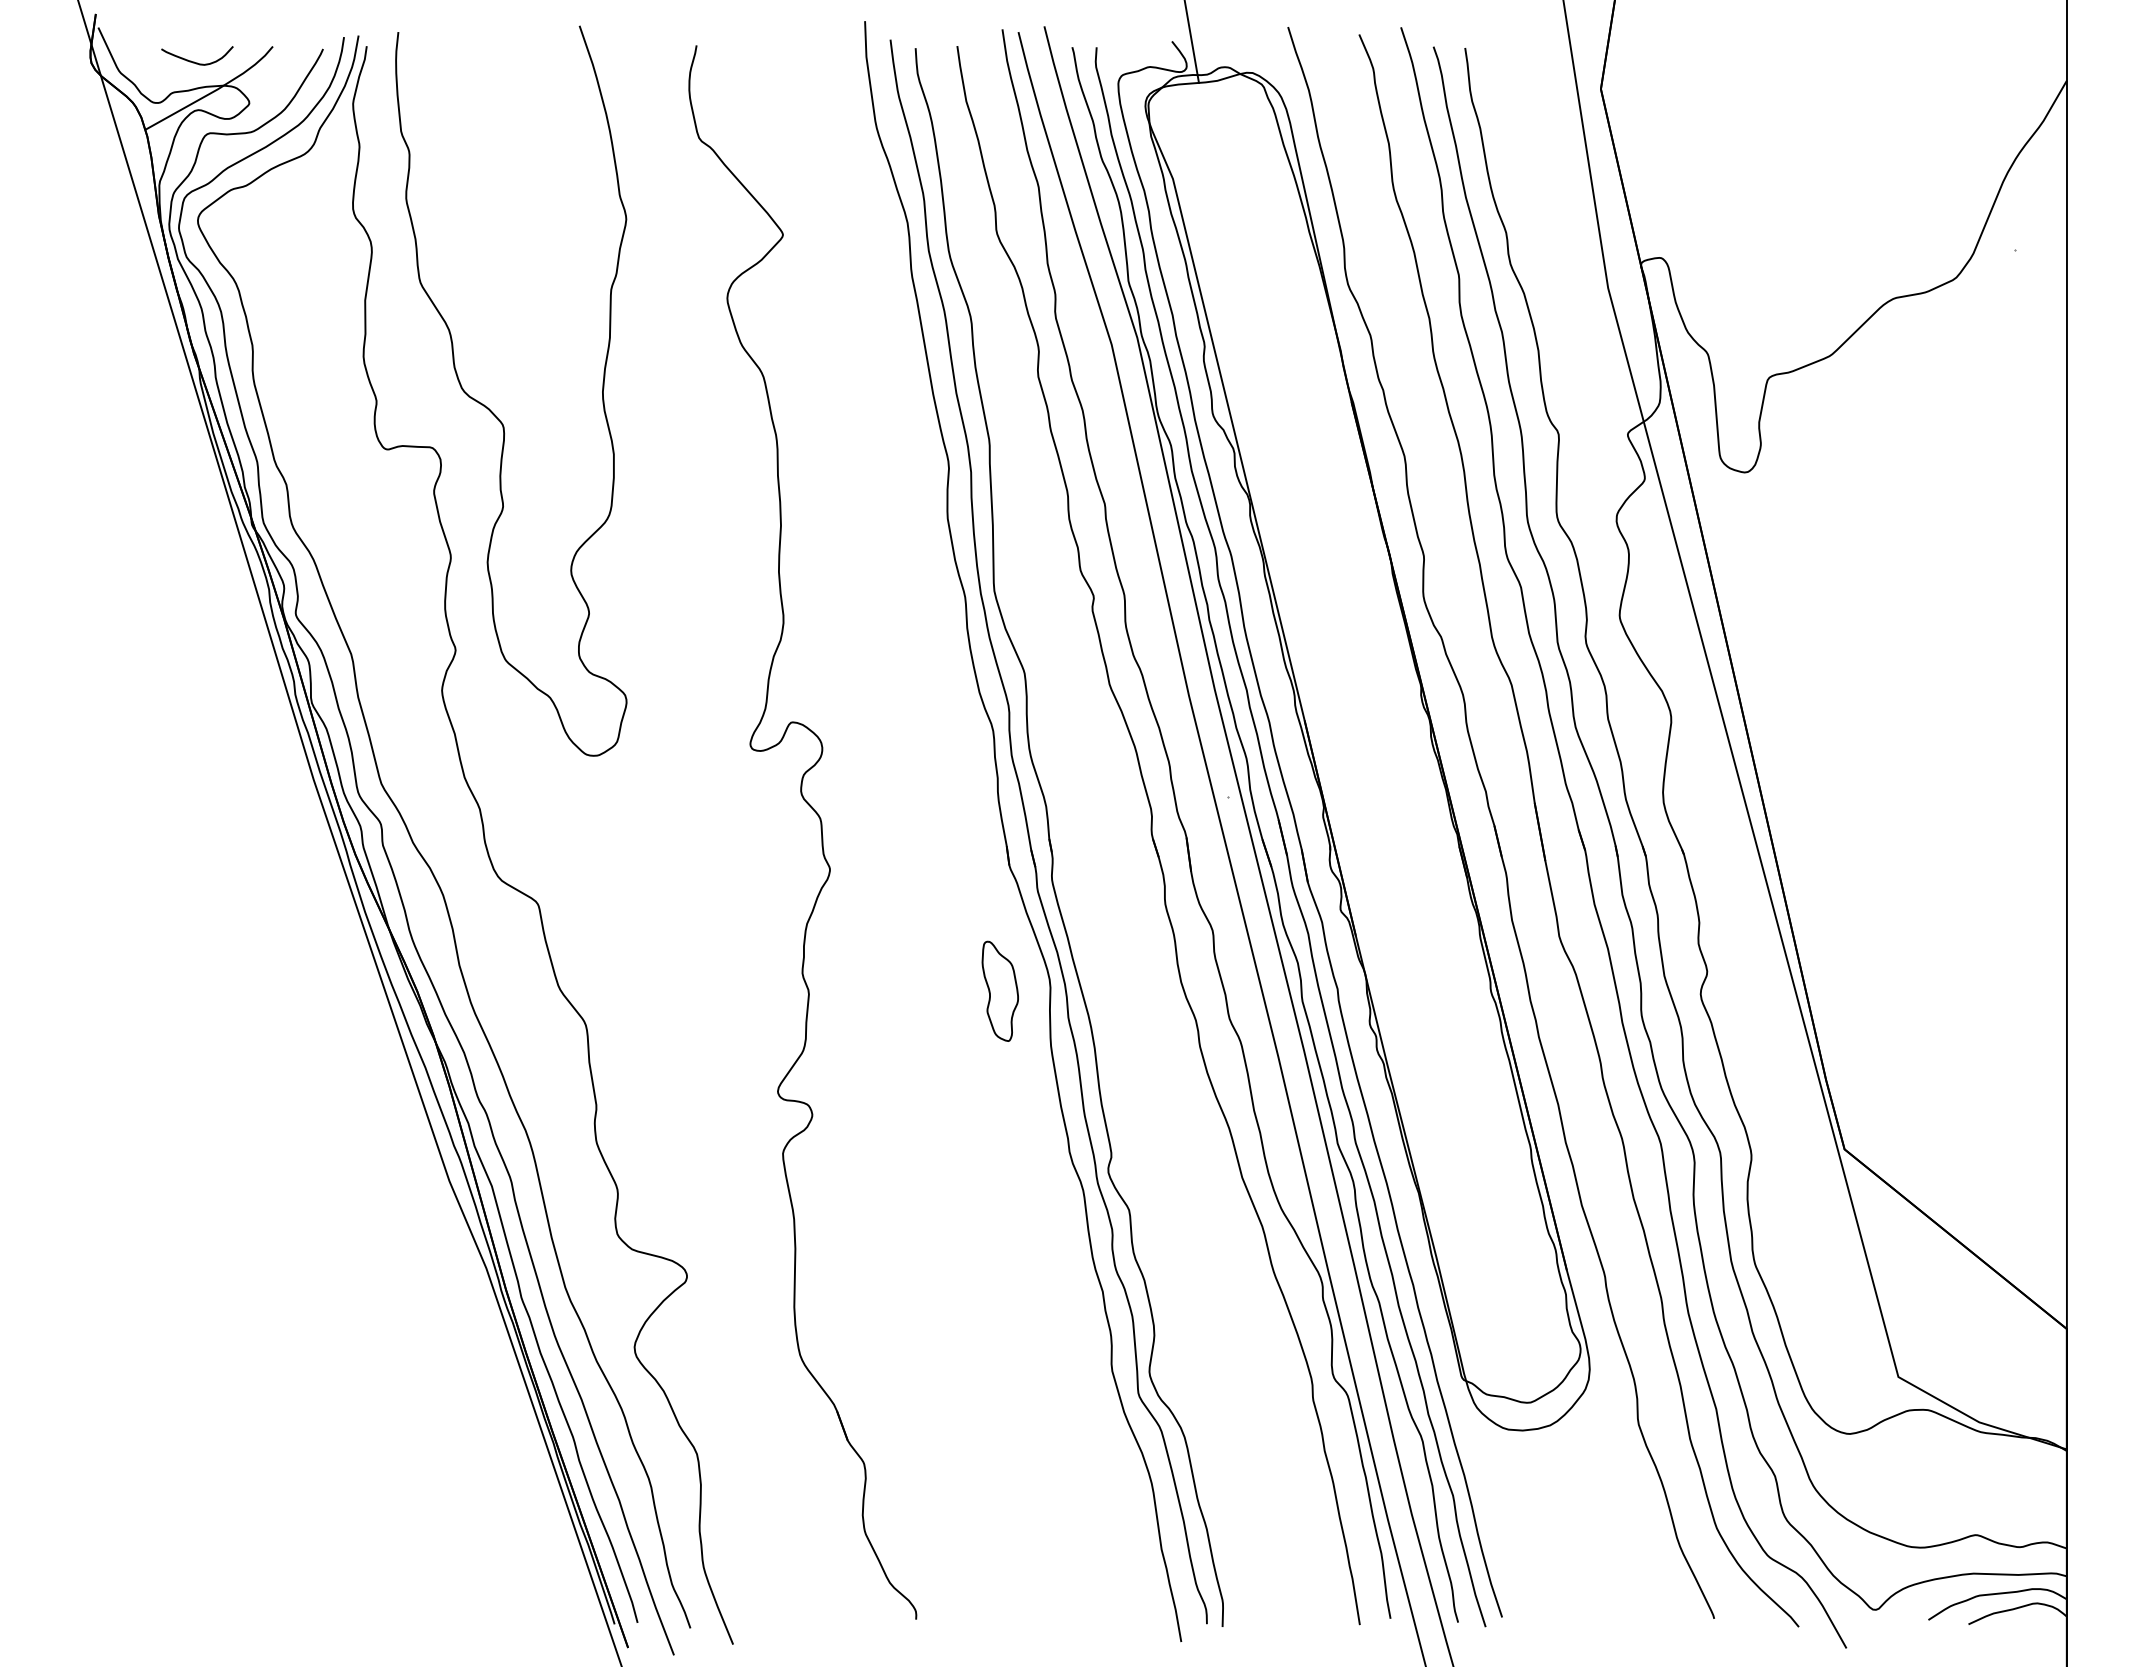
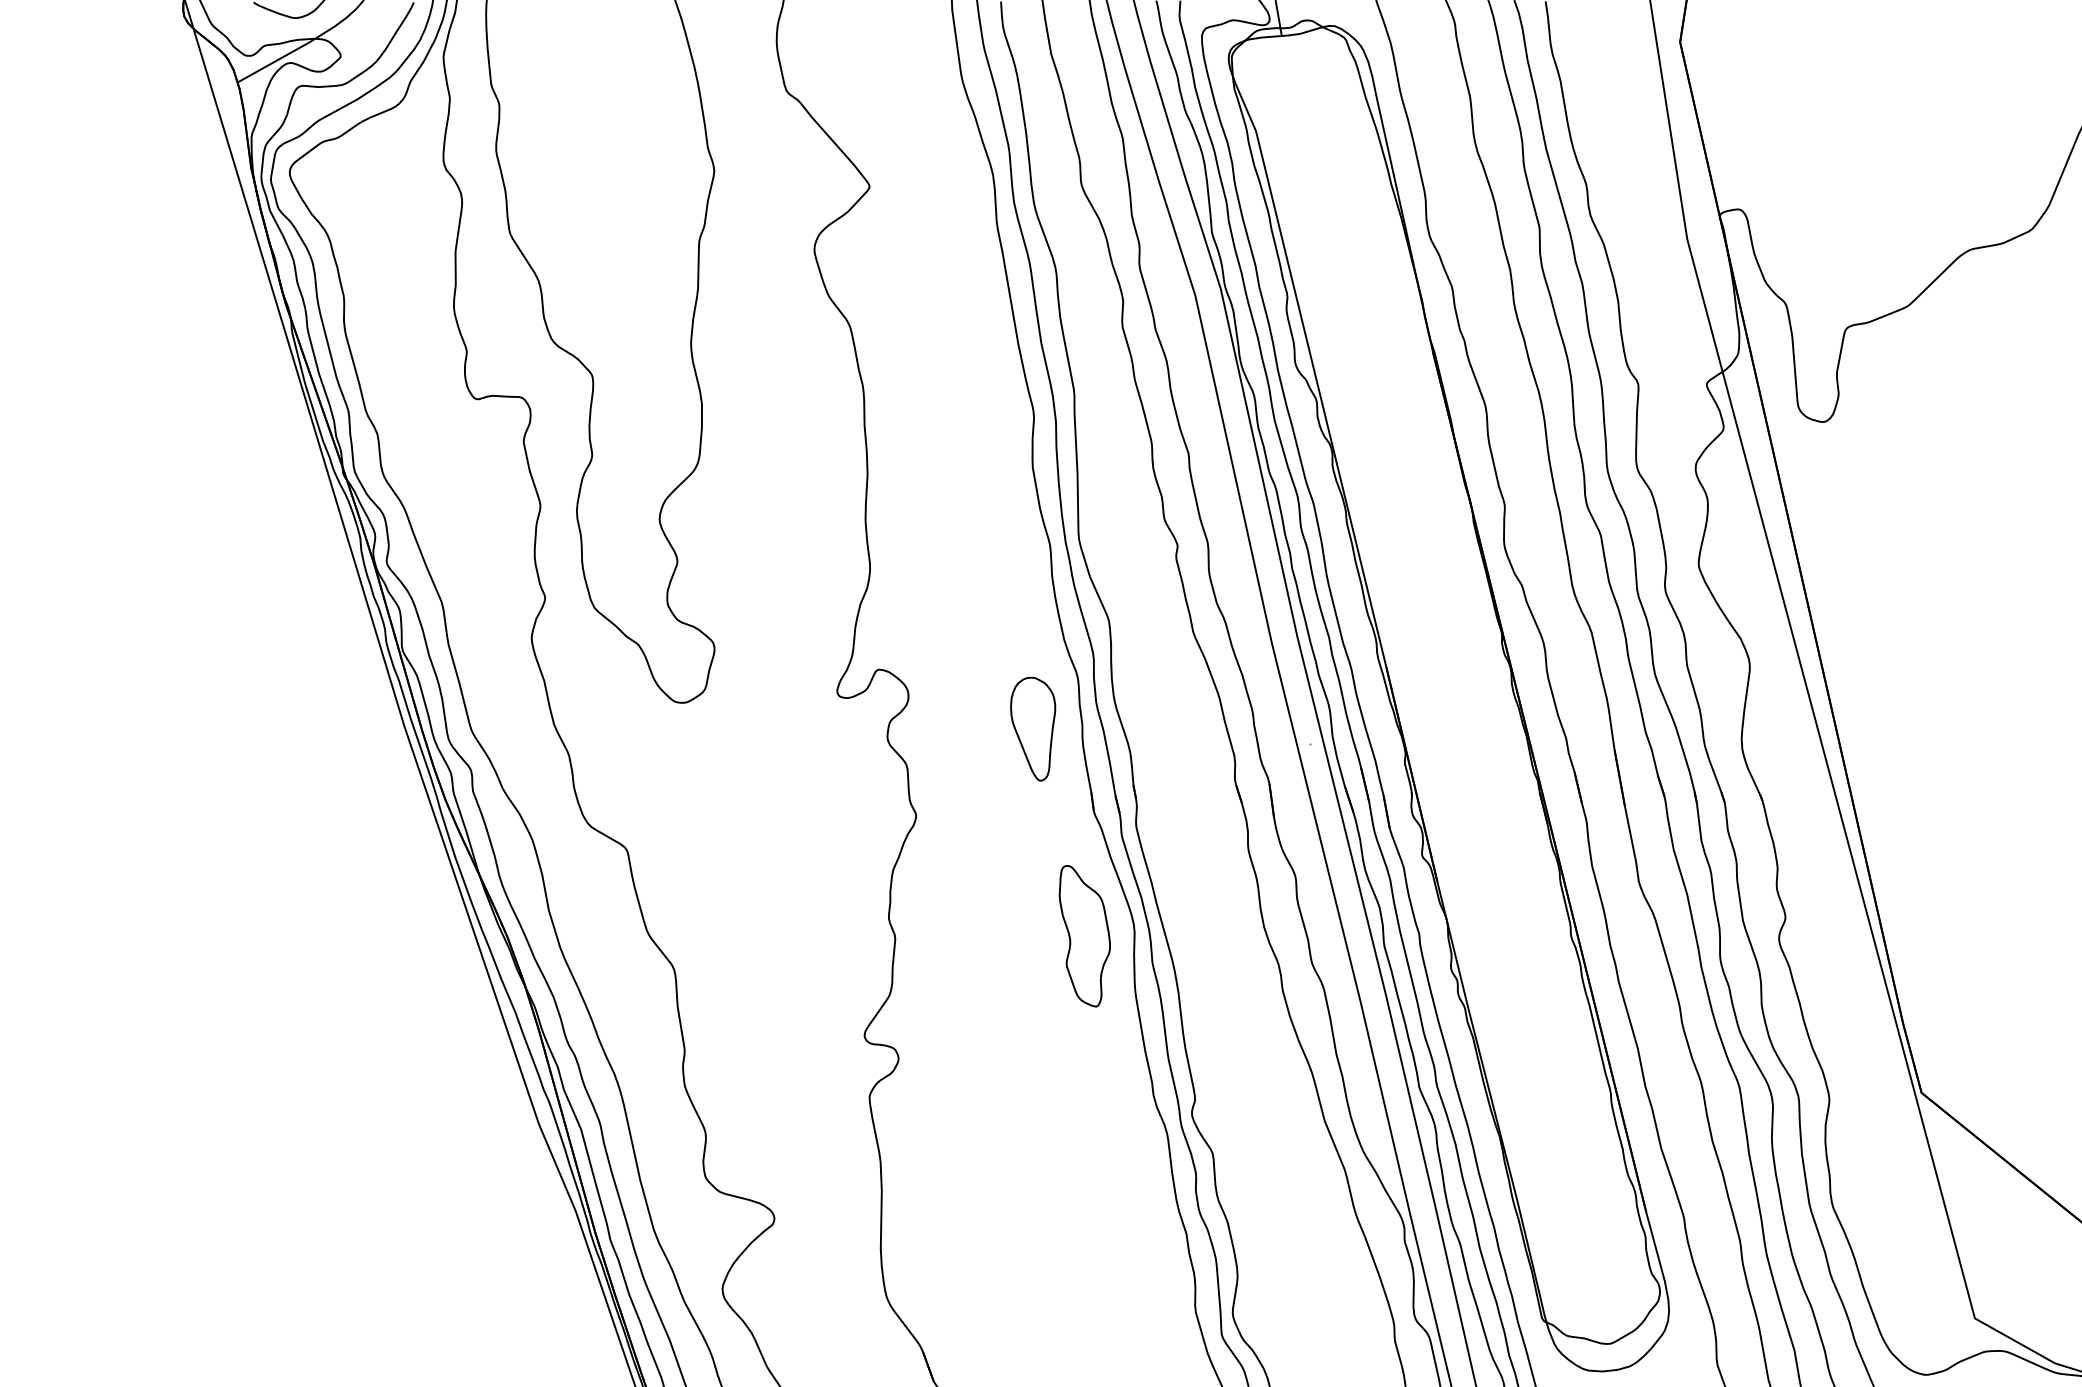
part: (947, 782) -> (1032, 729), added
part: (1000, 991) -> (1085, 936), size x1.43

